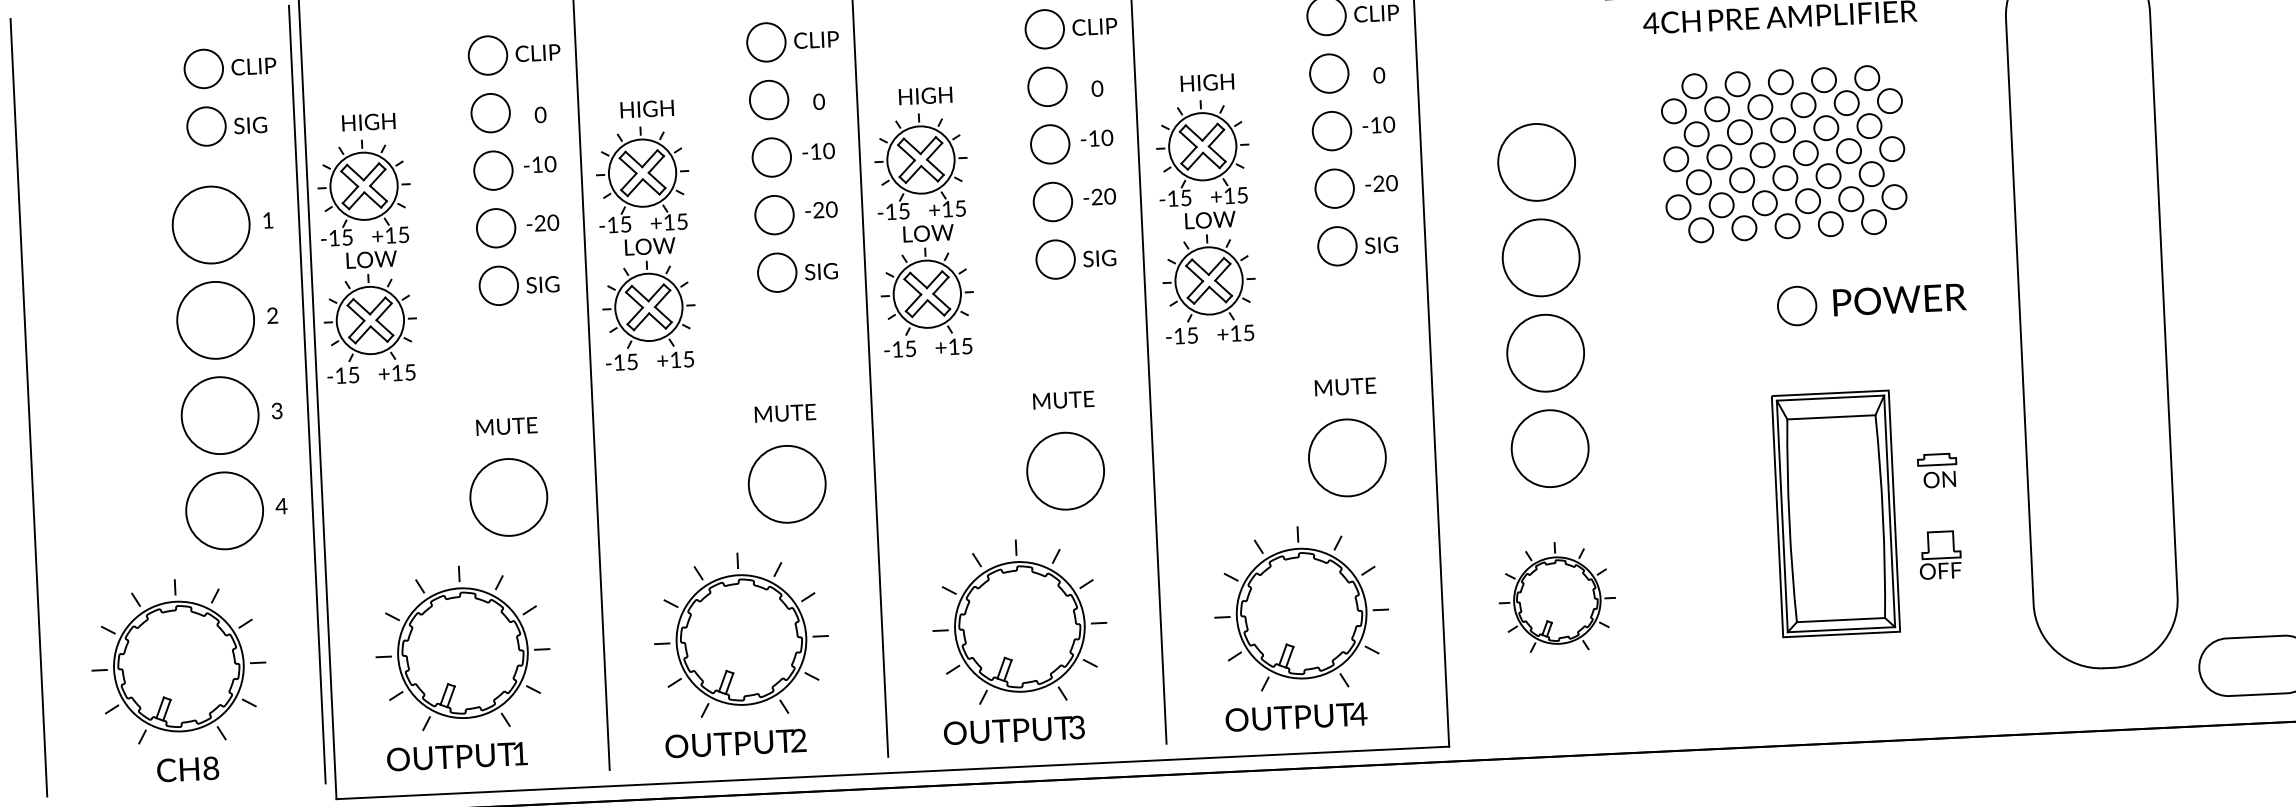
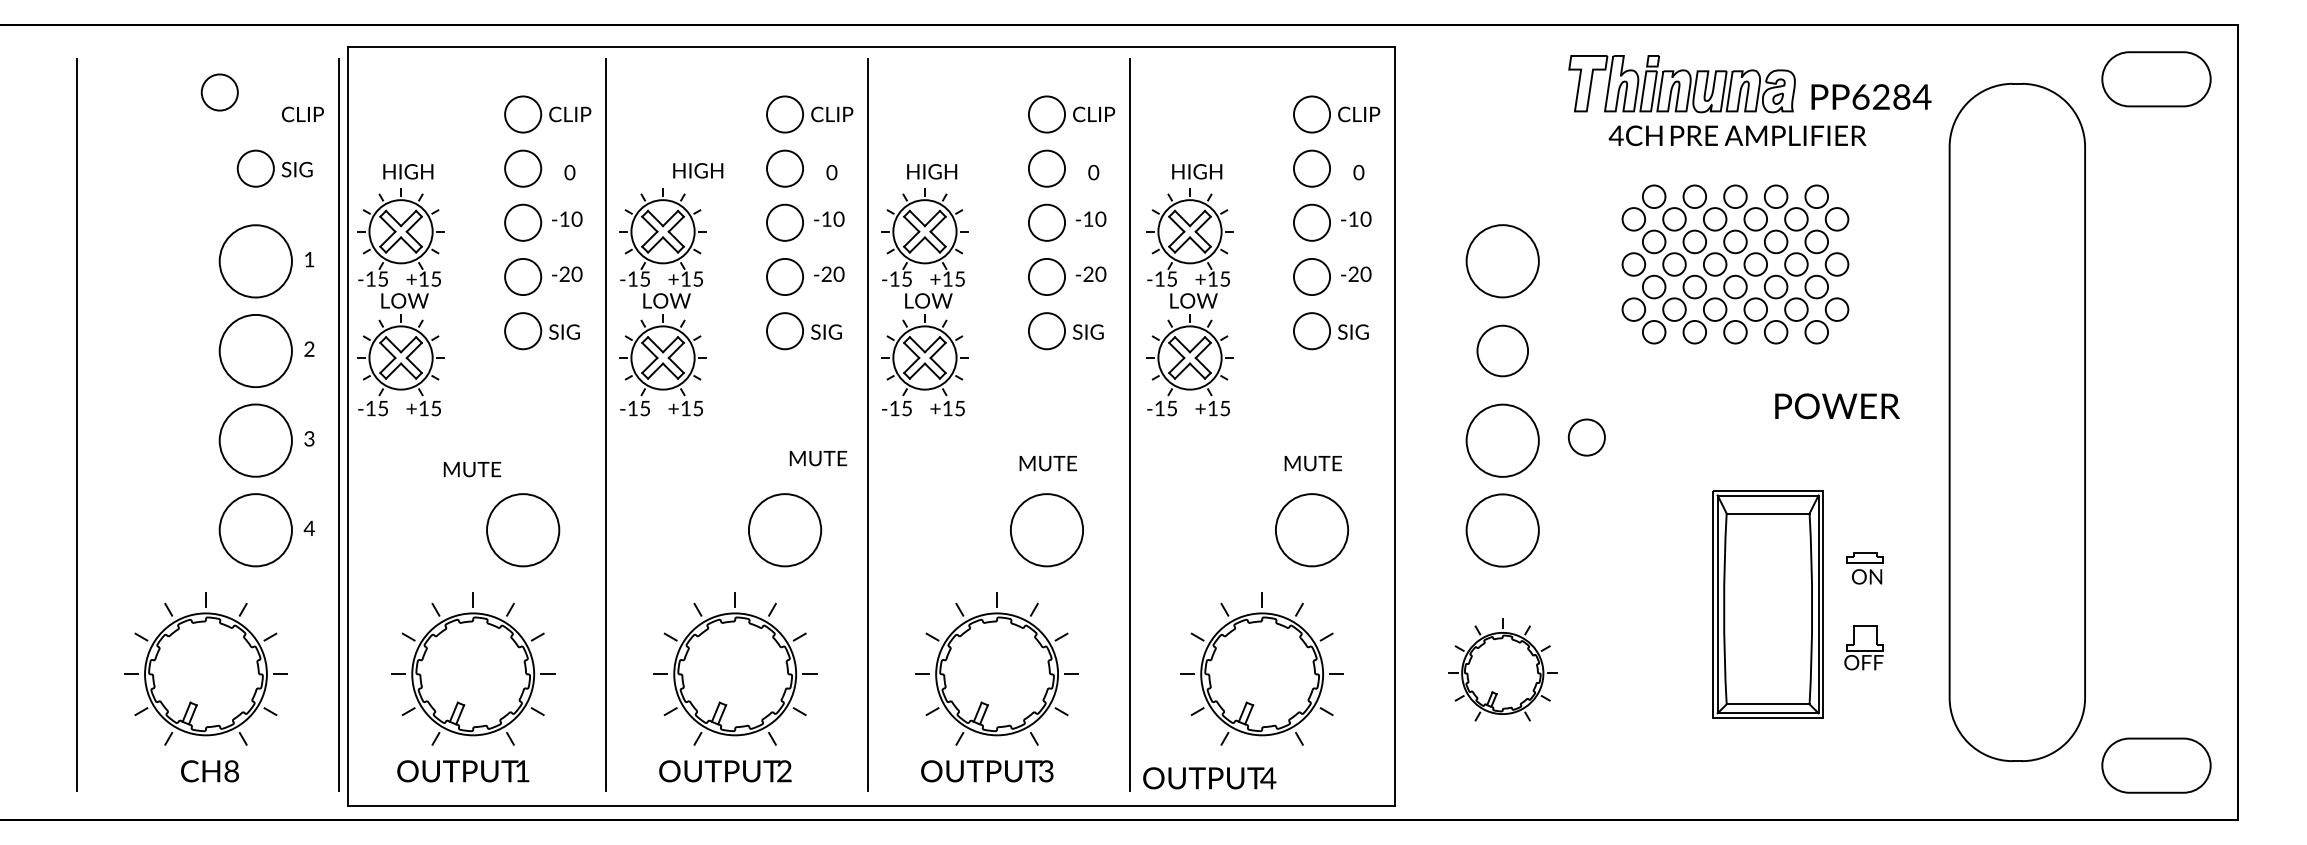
circle: (203, 68) -> (219, 92), moved
text: (647, 108) -> (698, 170), moved
circle: (1540, 257) -> (1502, 350), size x0.7
circle: (1796, 305) -> (1586, 437), moved
text: (785, 413) -> (818, 458), moved
text: (506, 426) -> (472, 469), moved
text: (1296, 717) -> (1209, 778), moved

